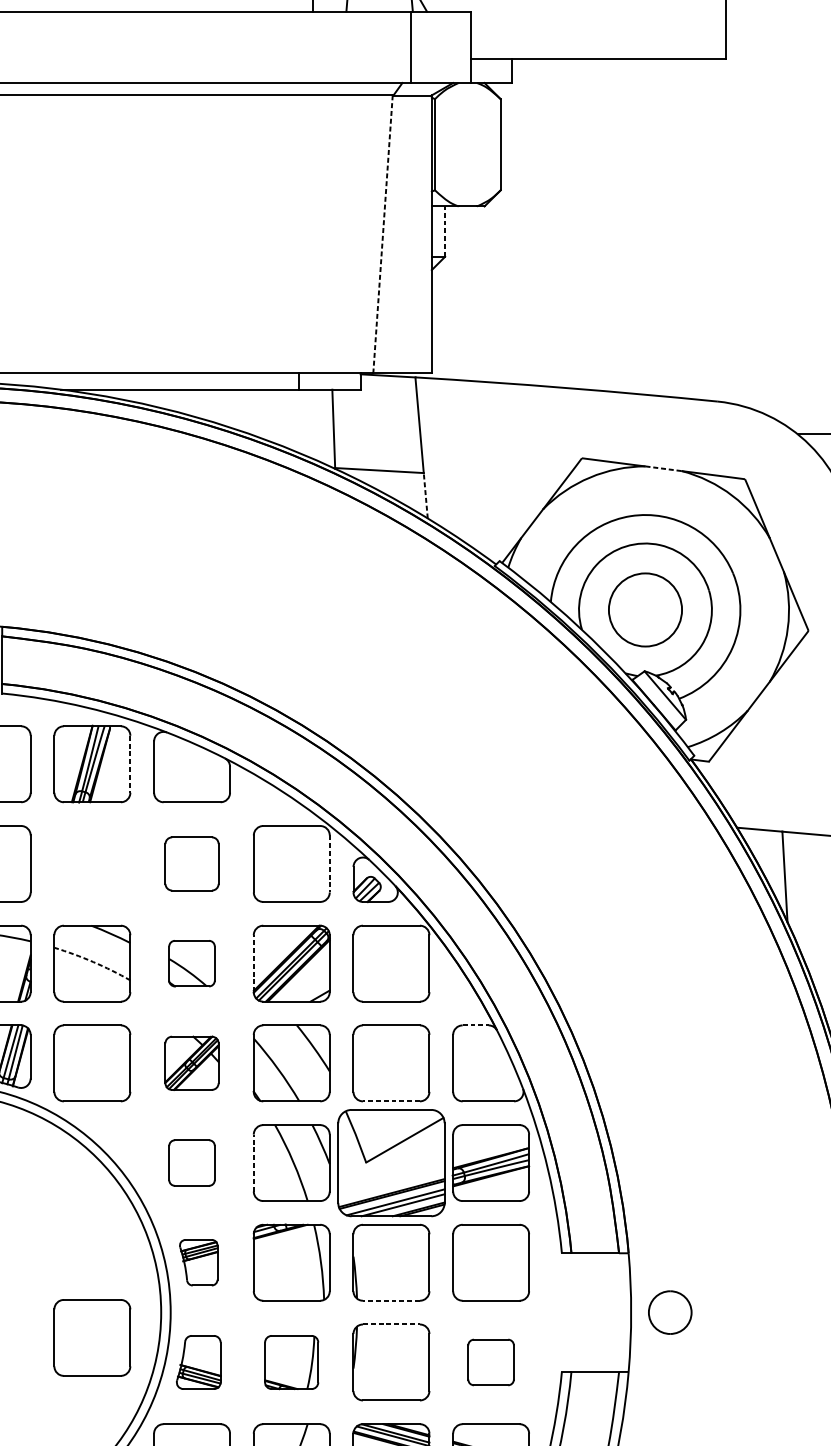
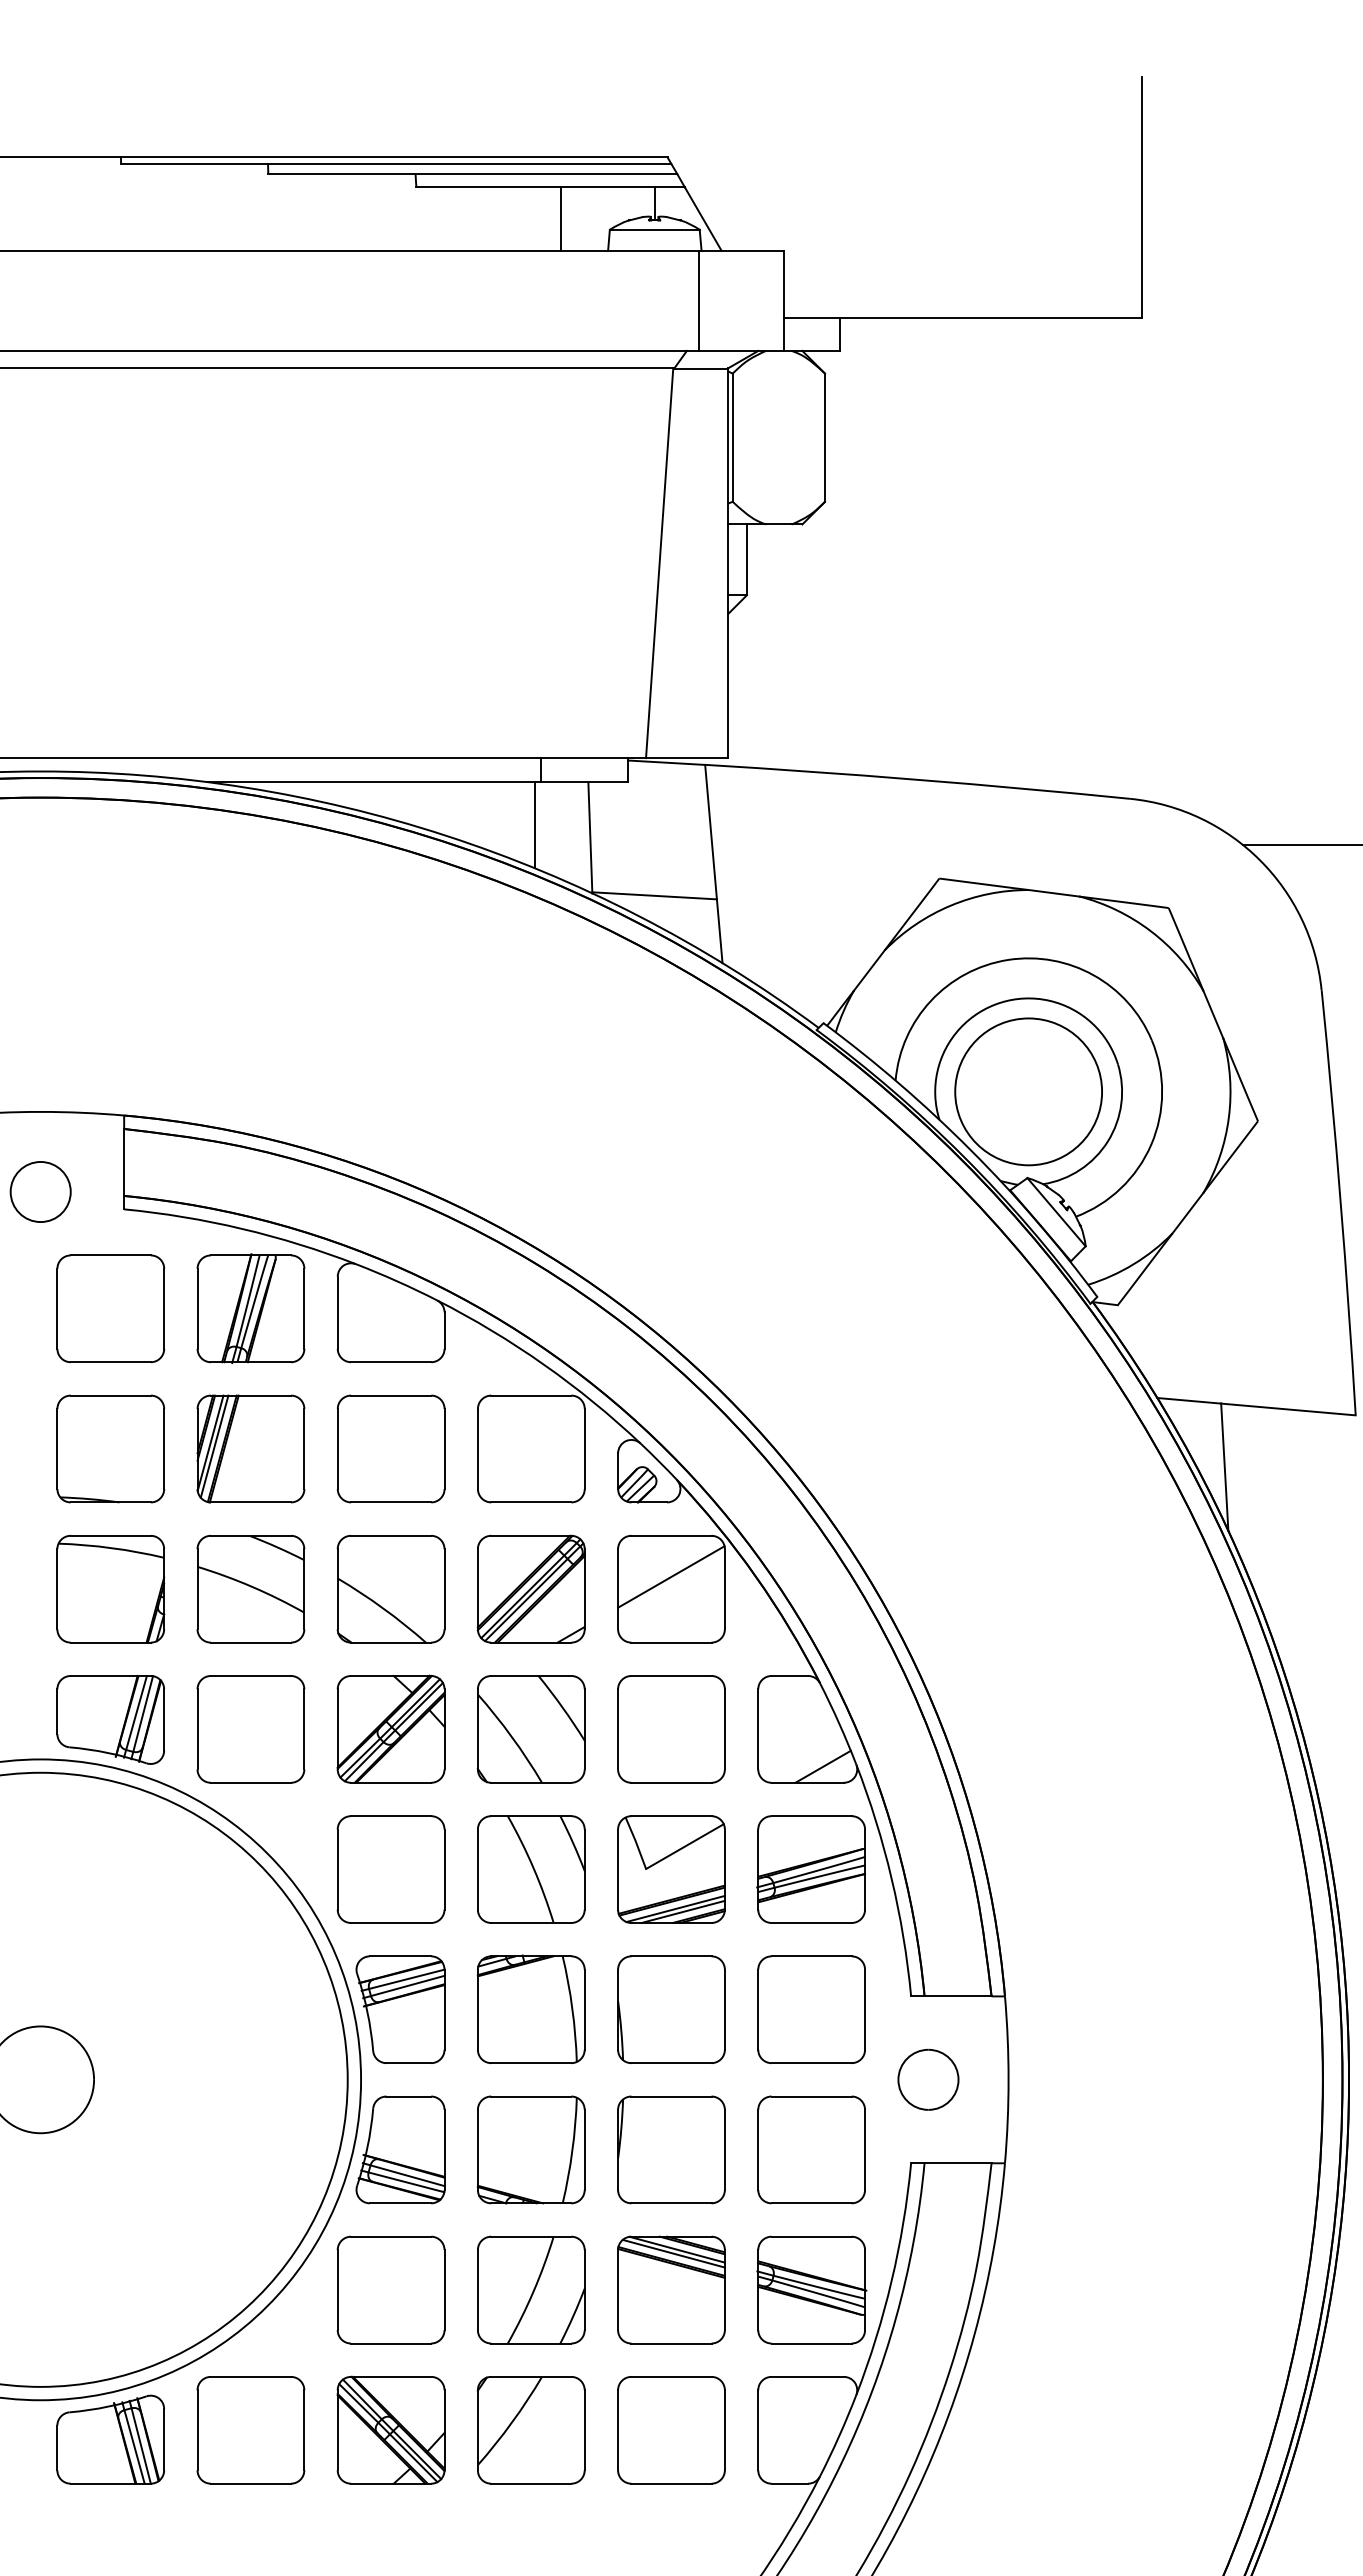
line: (444, 231) -> (746, 559), dashed -> solid
line: (382, 234) -> (659, 563), dashed -> solid
line: (294, 420) -> (534, 825), added
line: (663, 468) -> (1053, 893), dashed -> solid
line: (425, 495) -> (719, 930), dashed -> solid
circle: (645, 609) -> (1028, 1091), size x1.43
line: (130, 764) -> (304, 1309), dashed -> solid
part: (92, 863) -> (250, 1448), added
part: (191, 863) -> (390, 1448), size x1.43
line: (329, 864) -> (584, 1449), dashed -> solid
line: (391, 954) -> (671, 1576), added
arc: (93, 961) -> (252, 1586), dashed -> solid
part: (191, 963) -> (390, 1588), size x1.67
line: (253, 963) -> (477, 1588), dashed -> solid
line: (476, 1025) -> (790, 1675), dashed -> solid
part: (191, 1062) -> (390, 1728), size x1.43
line: (498, 1089) -> (822, 1766), added
line: (390, 1101) -> (670, 1782), dashed -> solid
part: (191, 1163) -> (390, 1869), size x1.67
line: (253, 1163) -> (477, 1869), dashed -> solid
part: (391, 1163) -> (671, 1869), size x0.71
part: (198, 1262) -> (400, 2009), size x1.67
line: (390, 1300) -> (670, 2063), dashed -> solid
part: (670, 1312) -> (928, 2079), moved
line: (391, 1324) -> (671, 2096), dashed -> solid
part: (92, 1337) -> (250, 2115), removed
part: (198, 1362) -> (400, 2149), size x1.43
part: (291, 1362) -> (530, 2149), size x1.43
part: (491, 1362) -> (811, 2149), size x1.67

